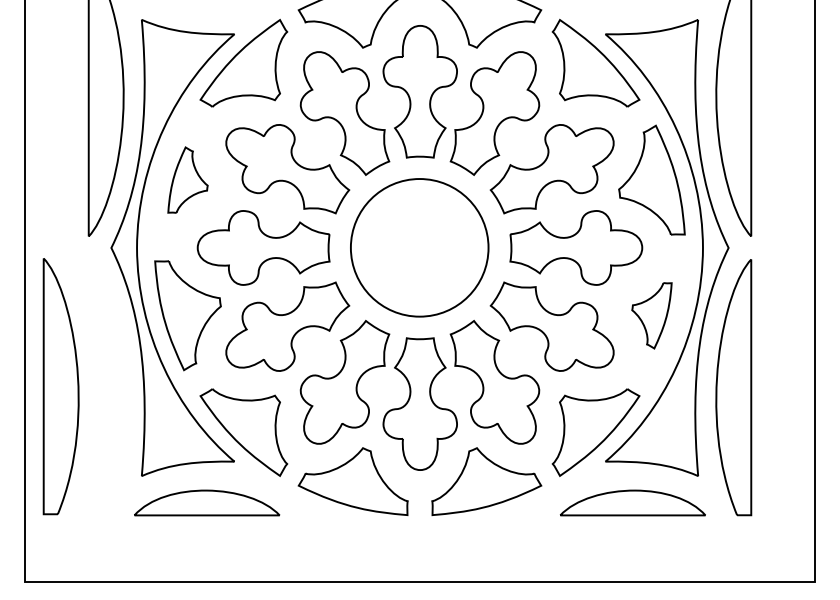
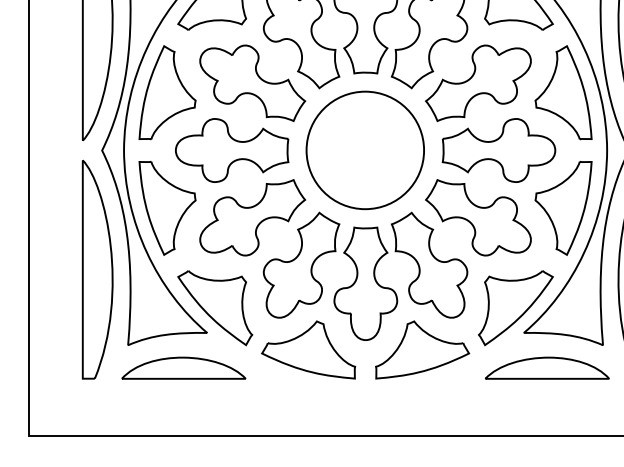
part: (187, 179) -> (167, 92), size x1.67
part: (651, 315) -> (563, 208), size x1.67
part: (60, 386) -> (97, 269), moved

